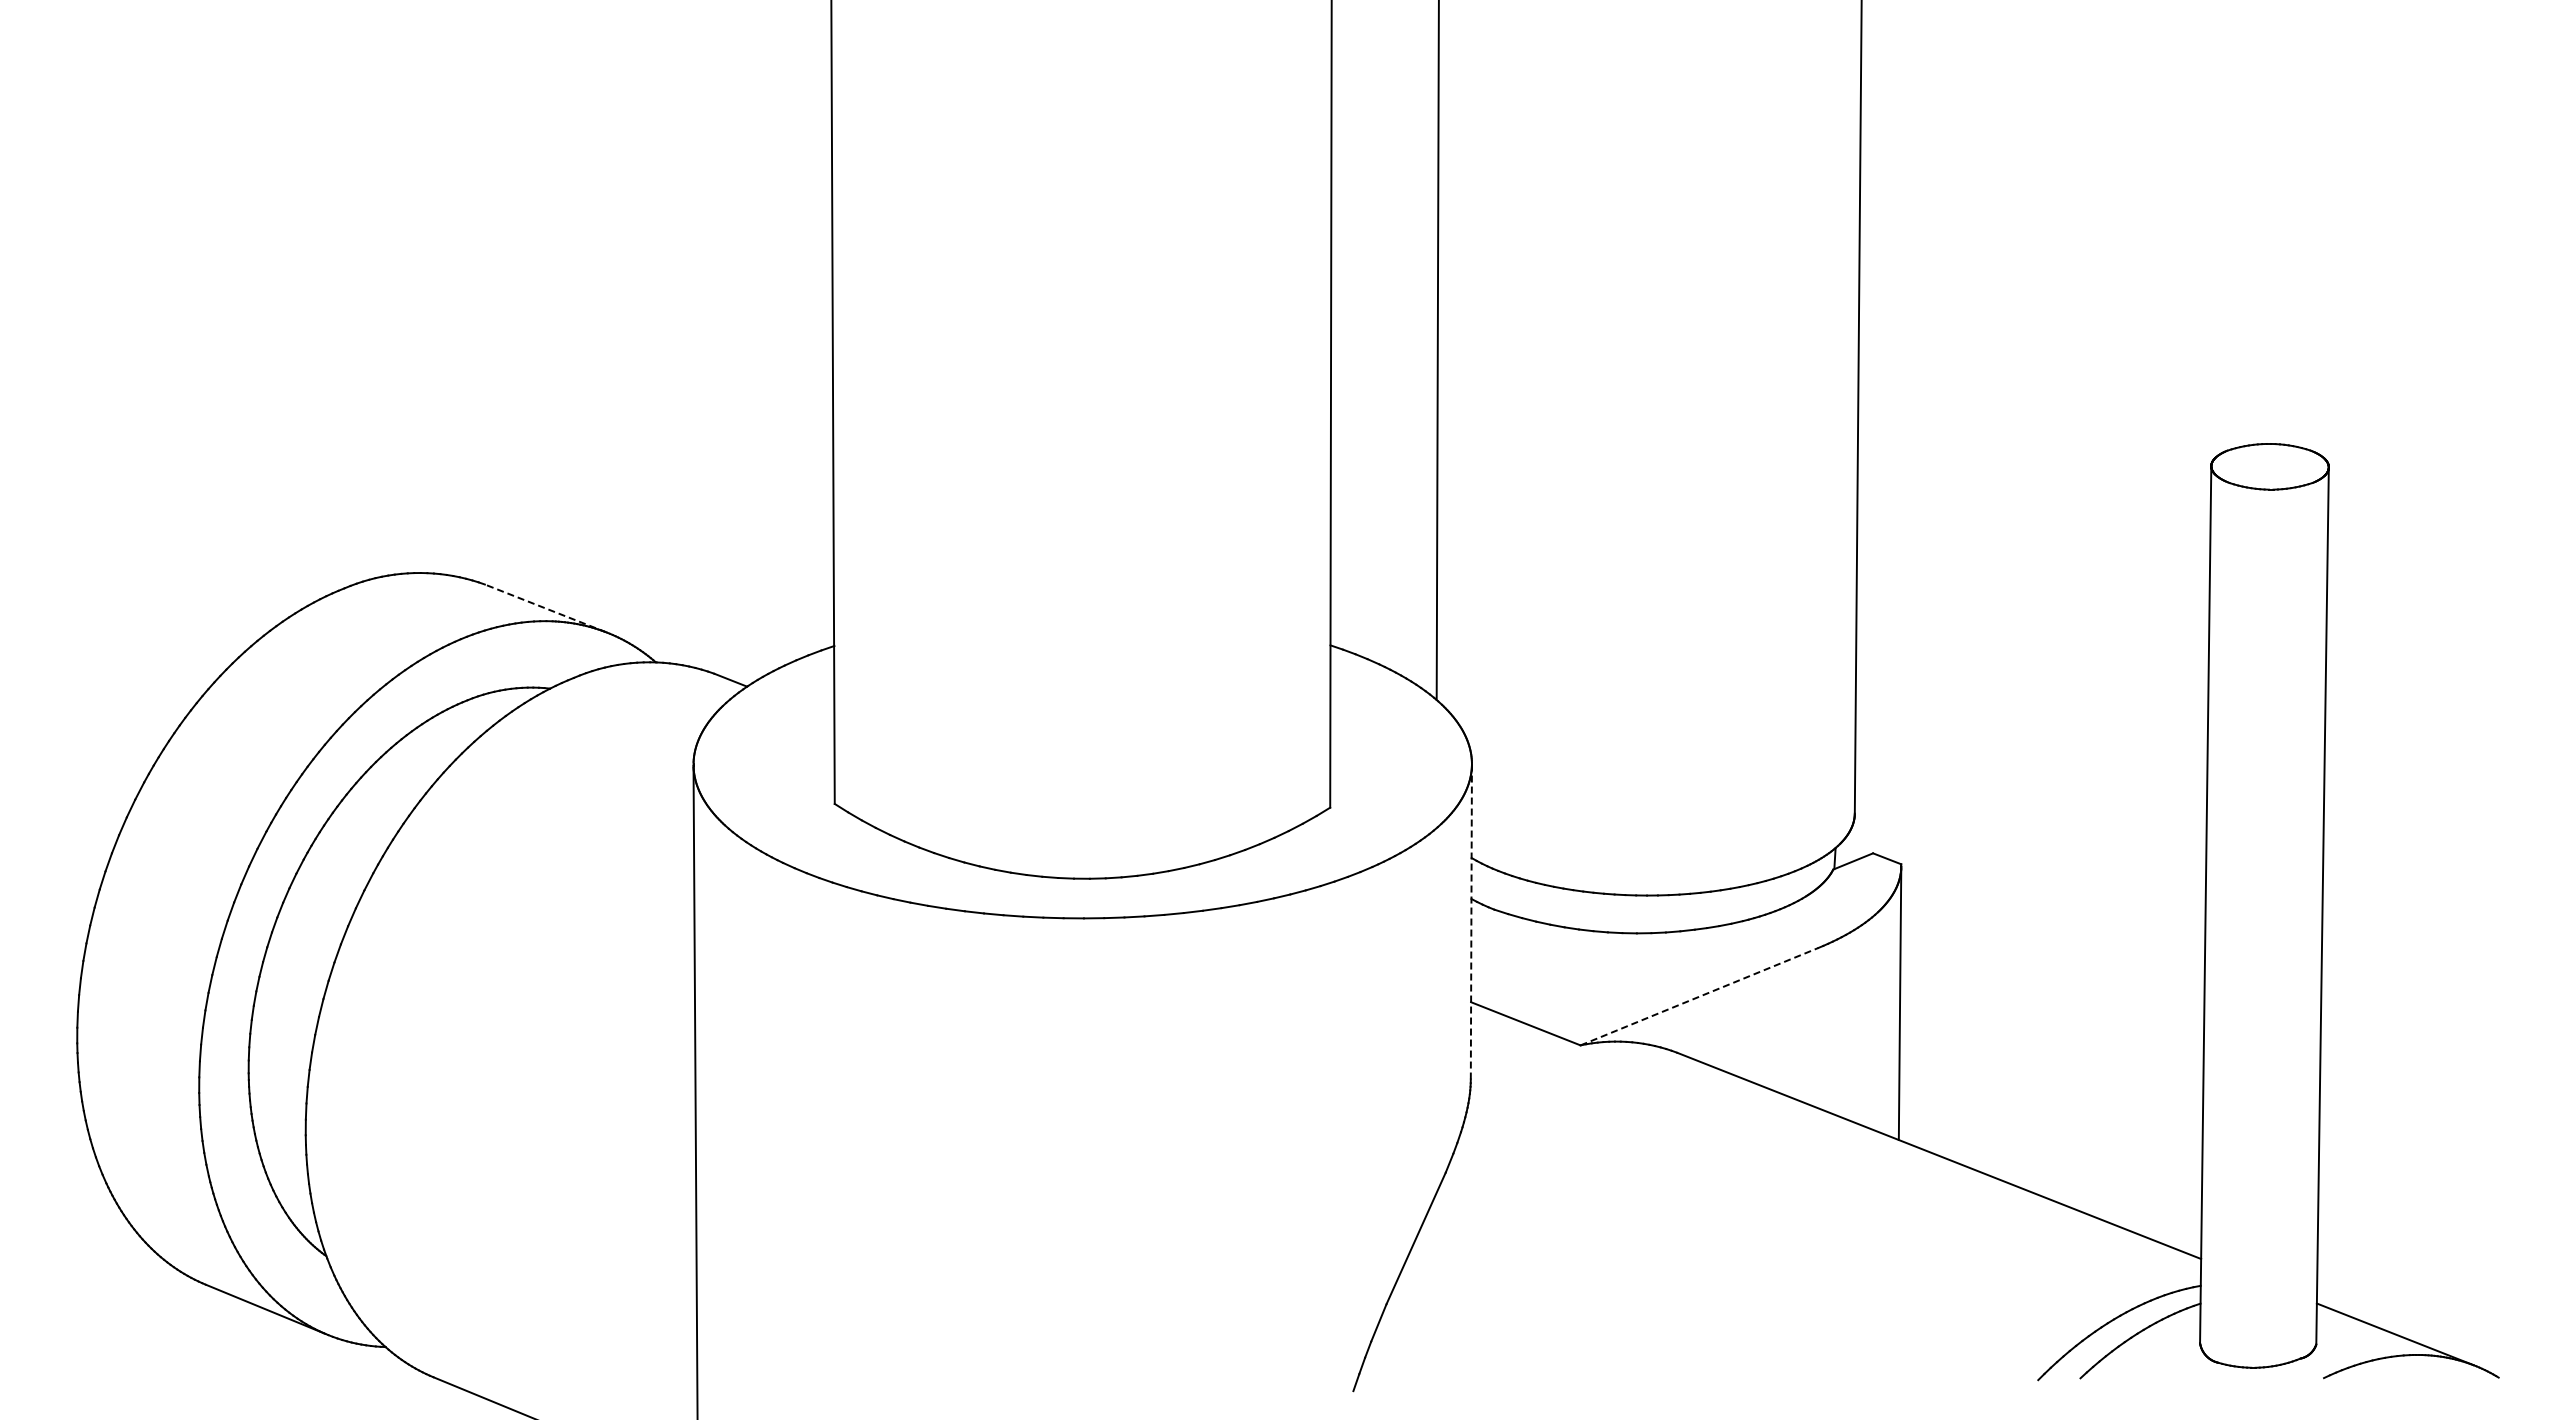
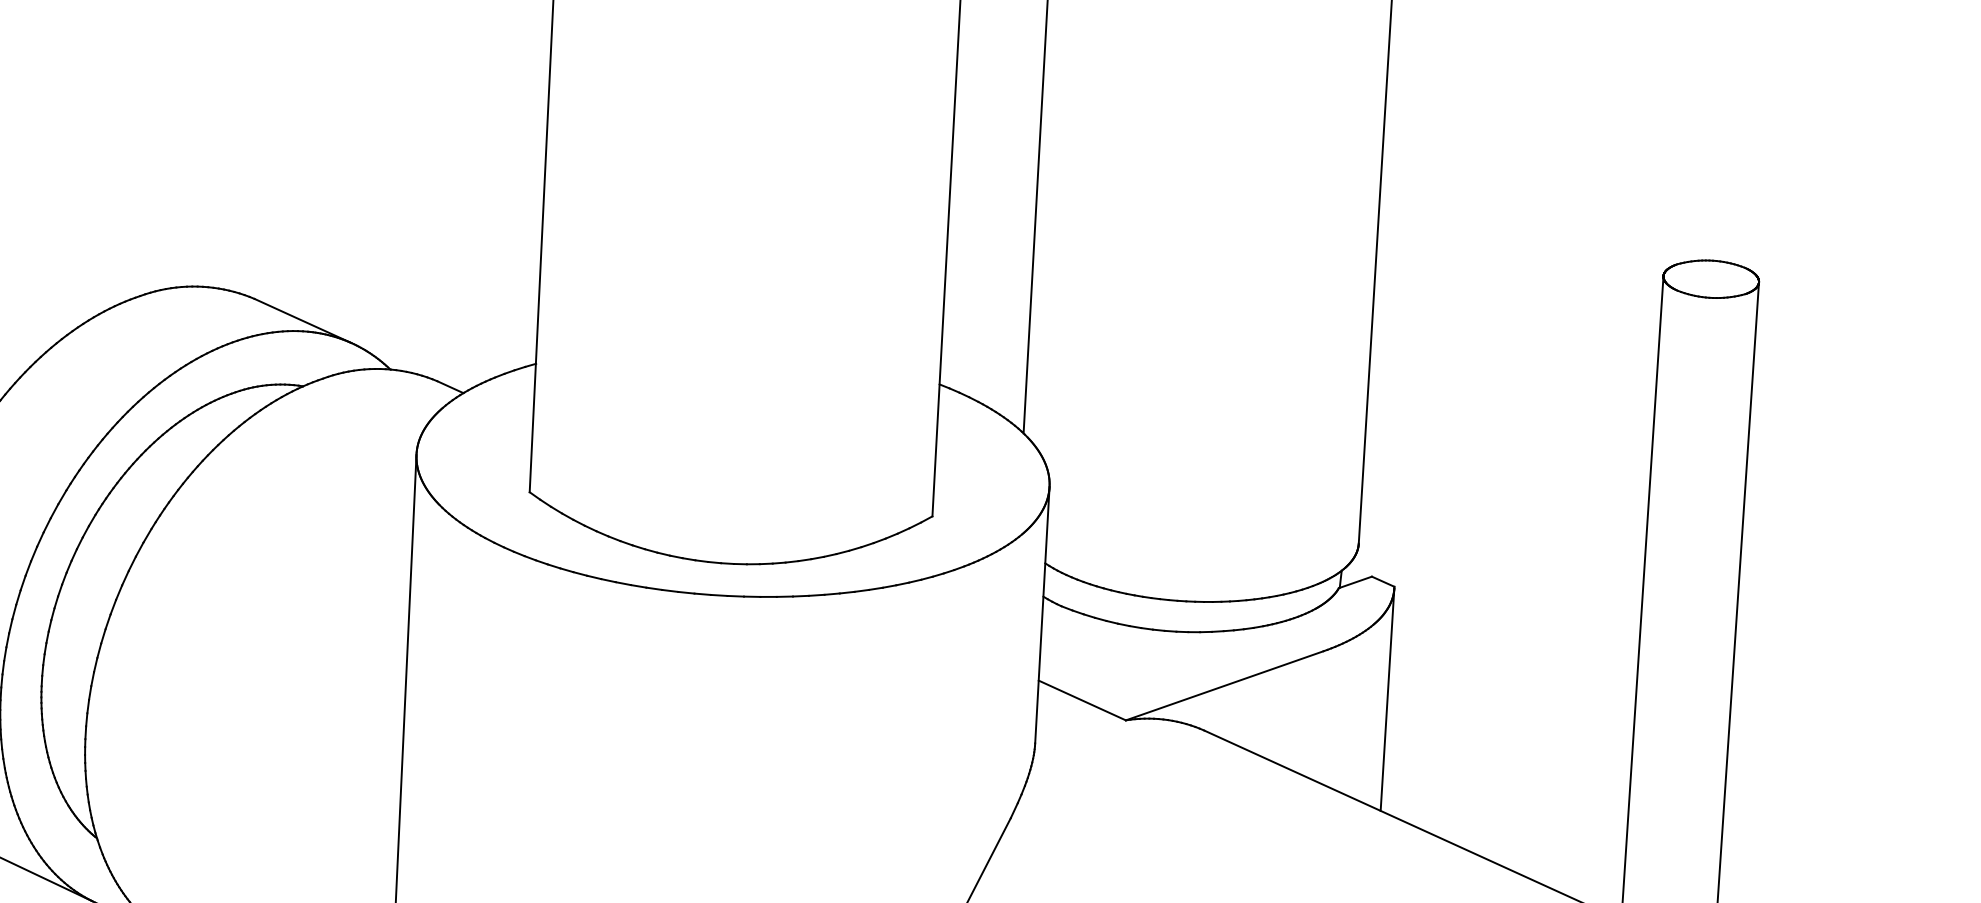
line: (545, 608) -> (302, 320), dashed -> solid
line: (1471, 921) -> (1042, 614), dashed -> solid
line: (1699, 996) -> (1224, 685), dashed -> solid

